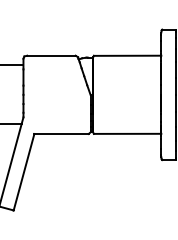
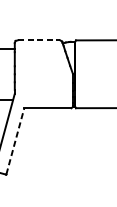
line: (51, 55) -> (39, 40), solid -> dashed
line: (24, 171) -> (15, 140), solid -> dashed

